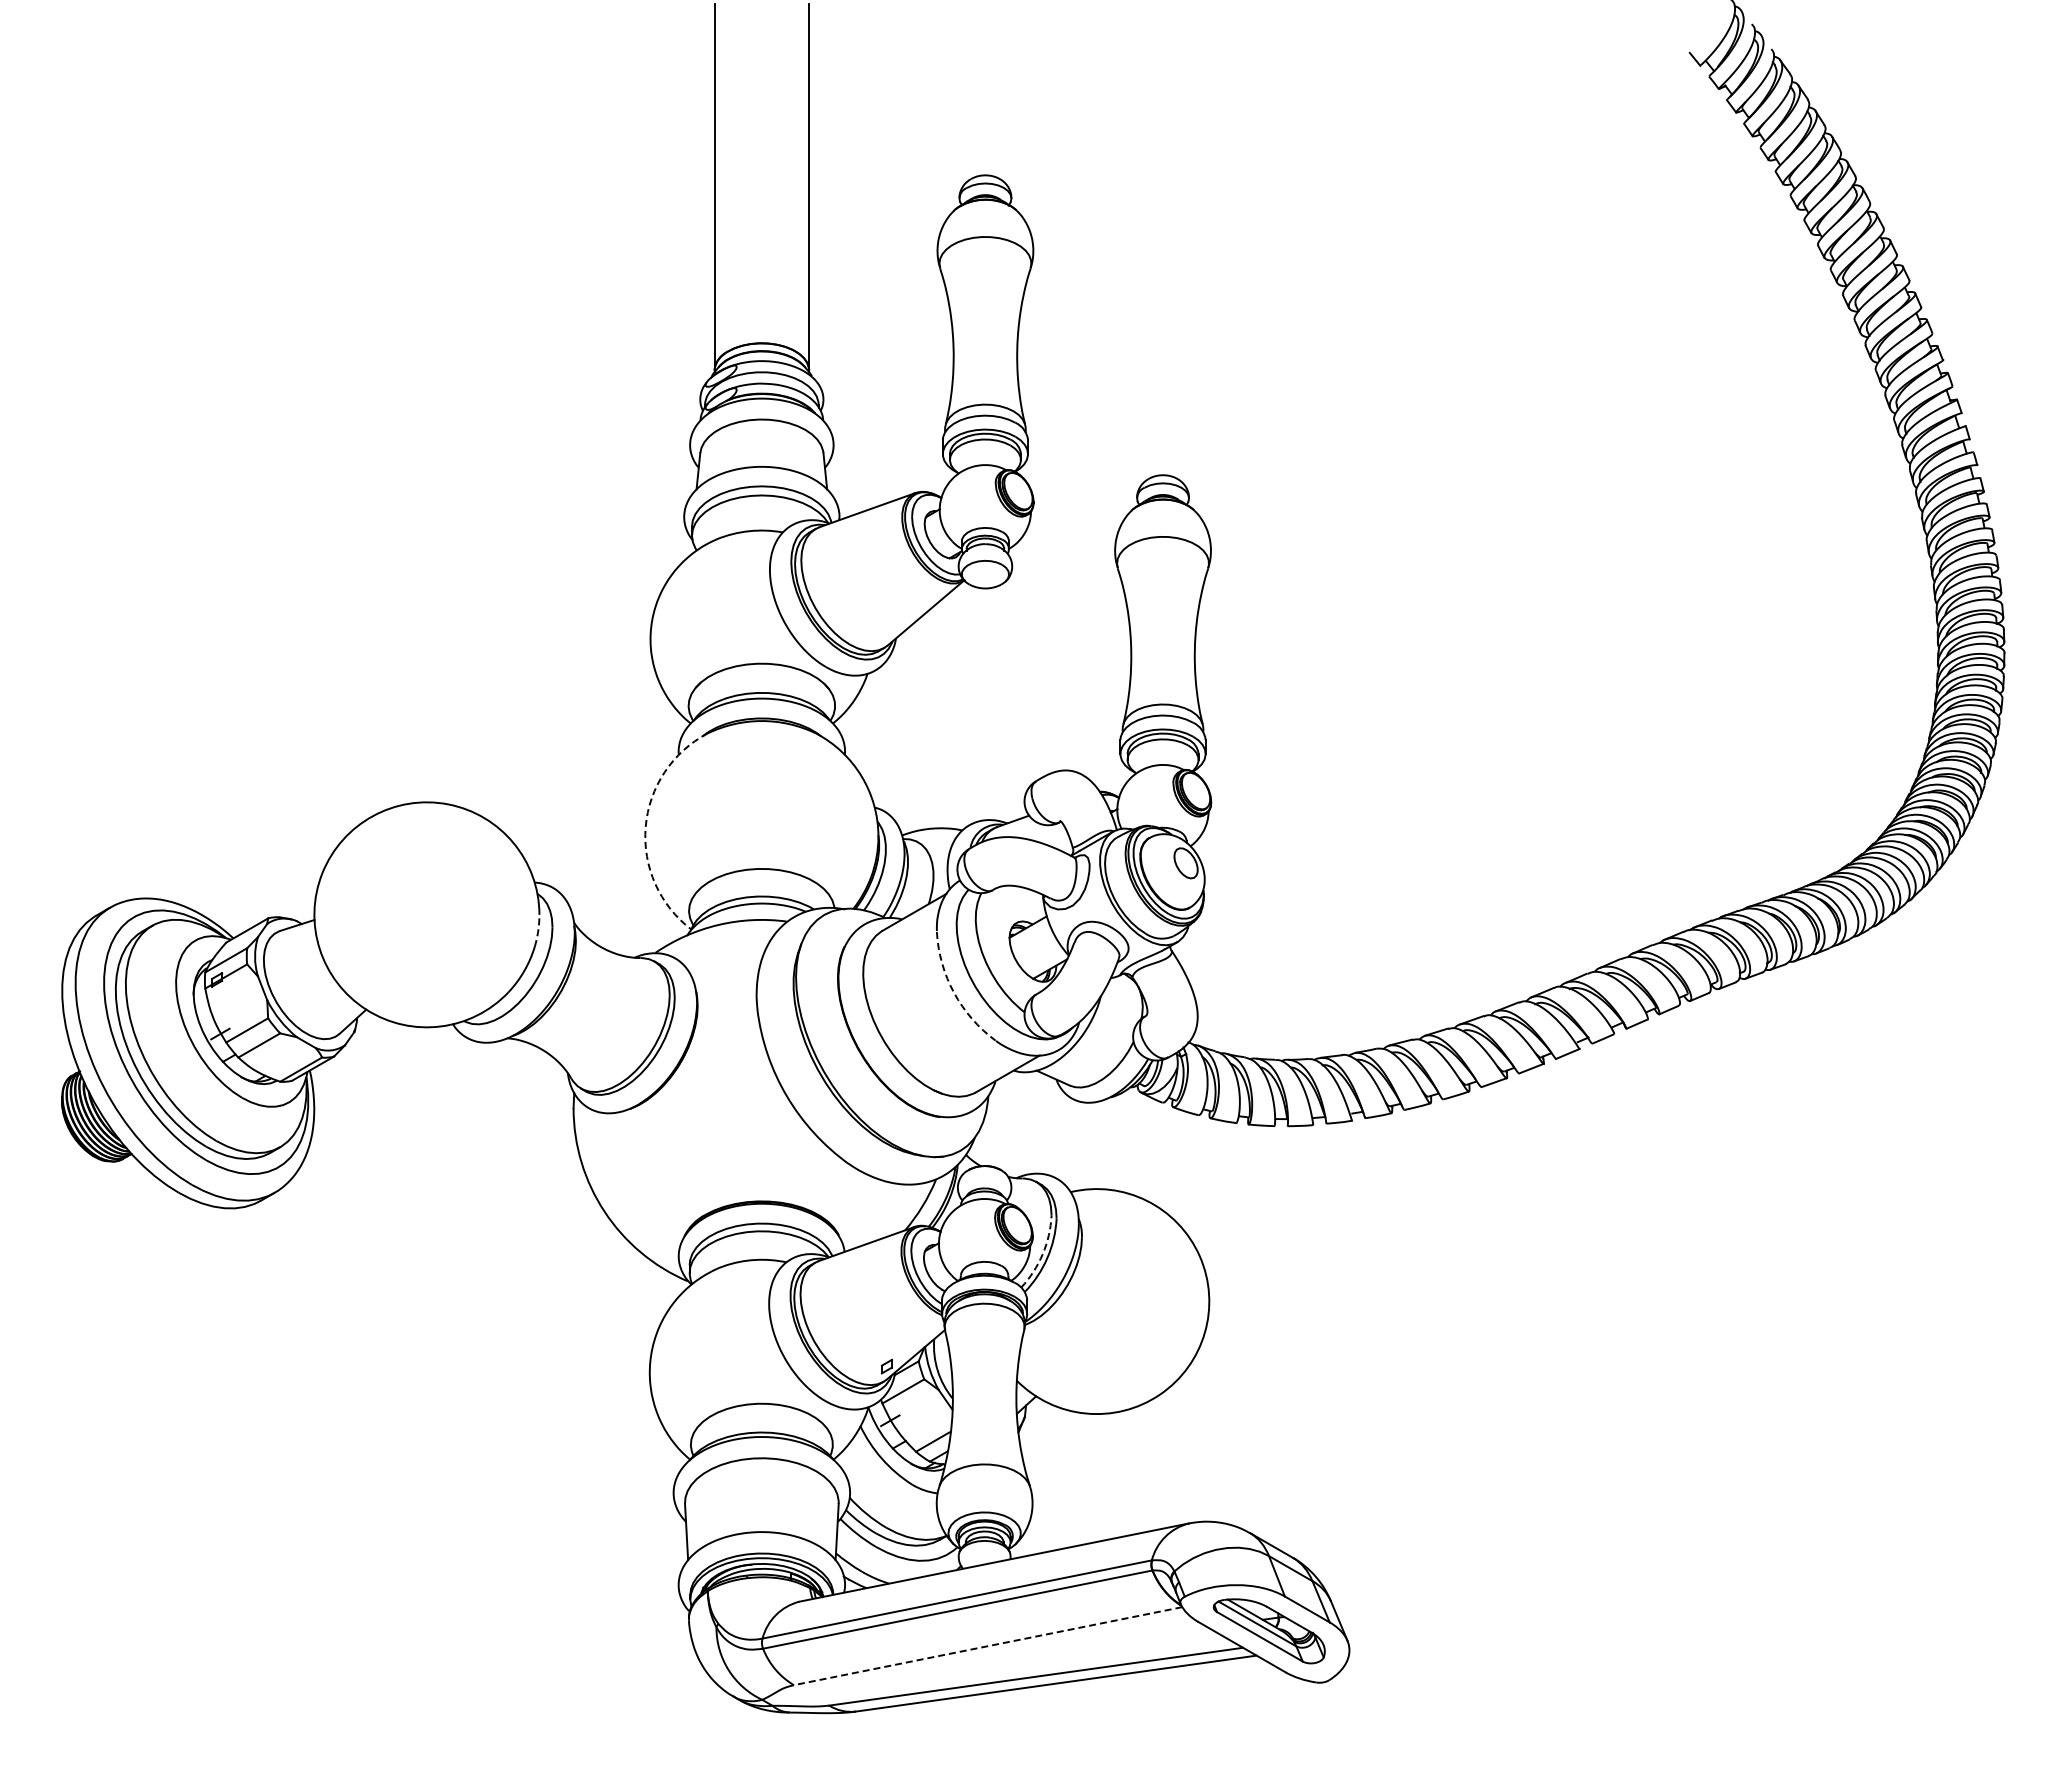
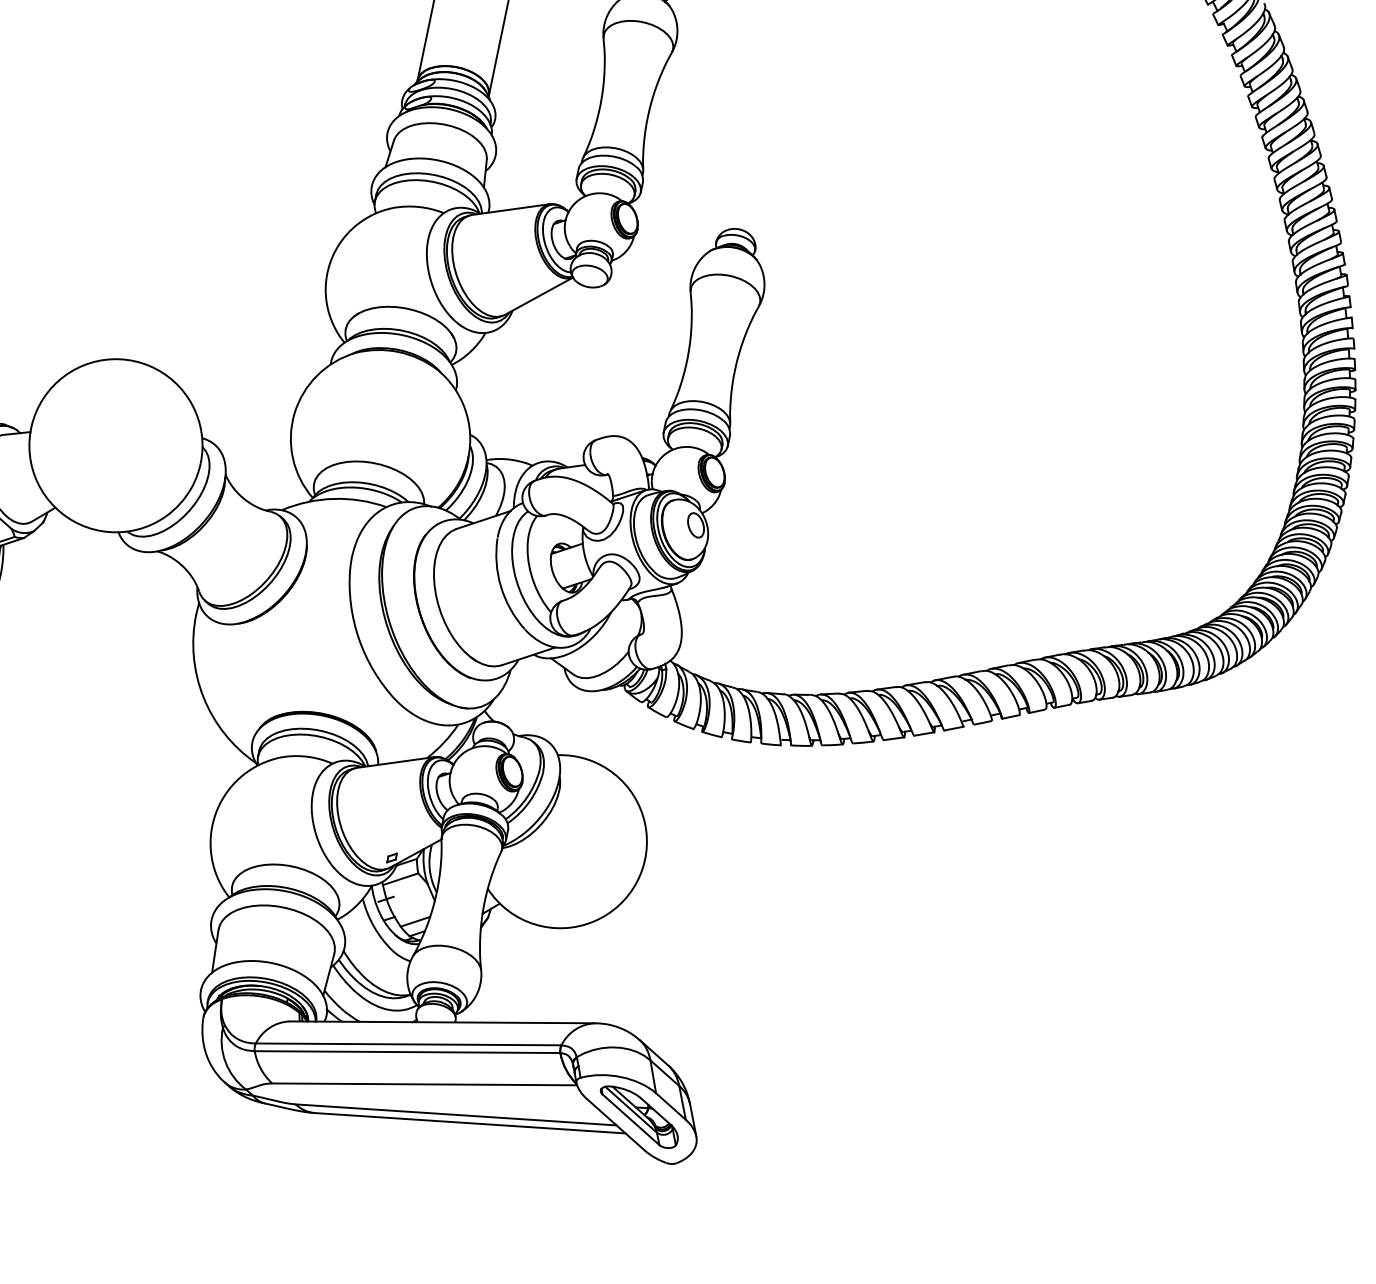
arc: (645, 827) -> (294, 414), dashed -> solid
arc: (538, 931) -> (197, 475), dashed -> solid
arc: (954, 992) -> (501, 586), dashed -> solid
arc: (1042, 1254) -> (526, 797), dashed -> solid
line: (987, 1646) -> (424, 1084), dashed -> solid

